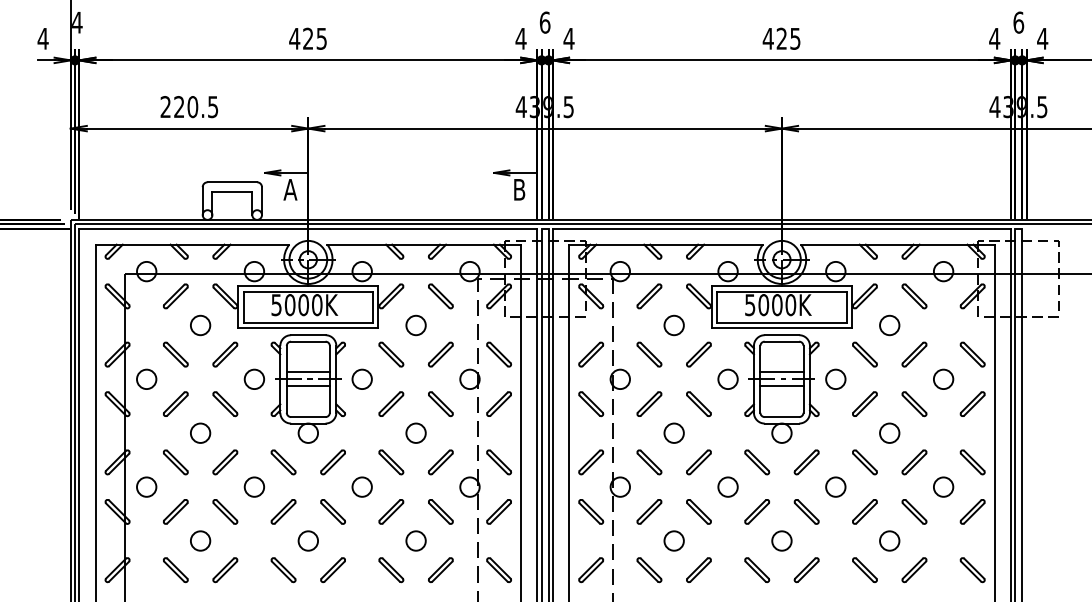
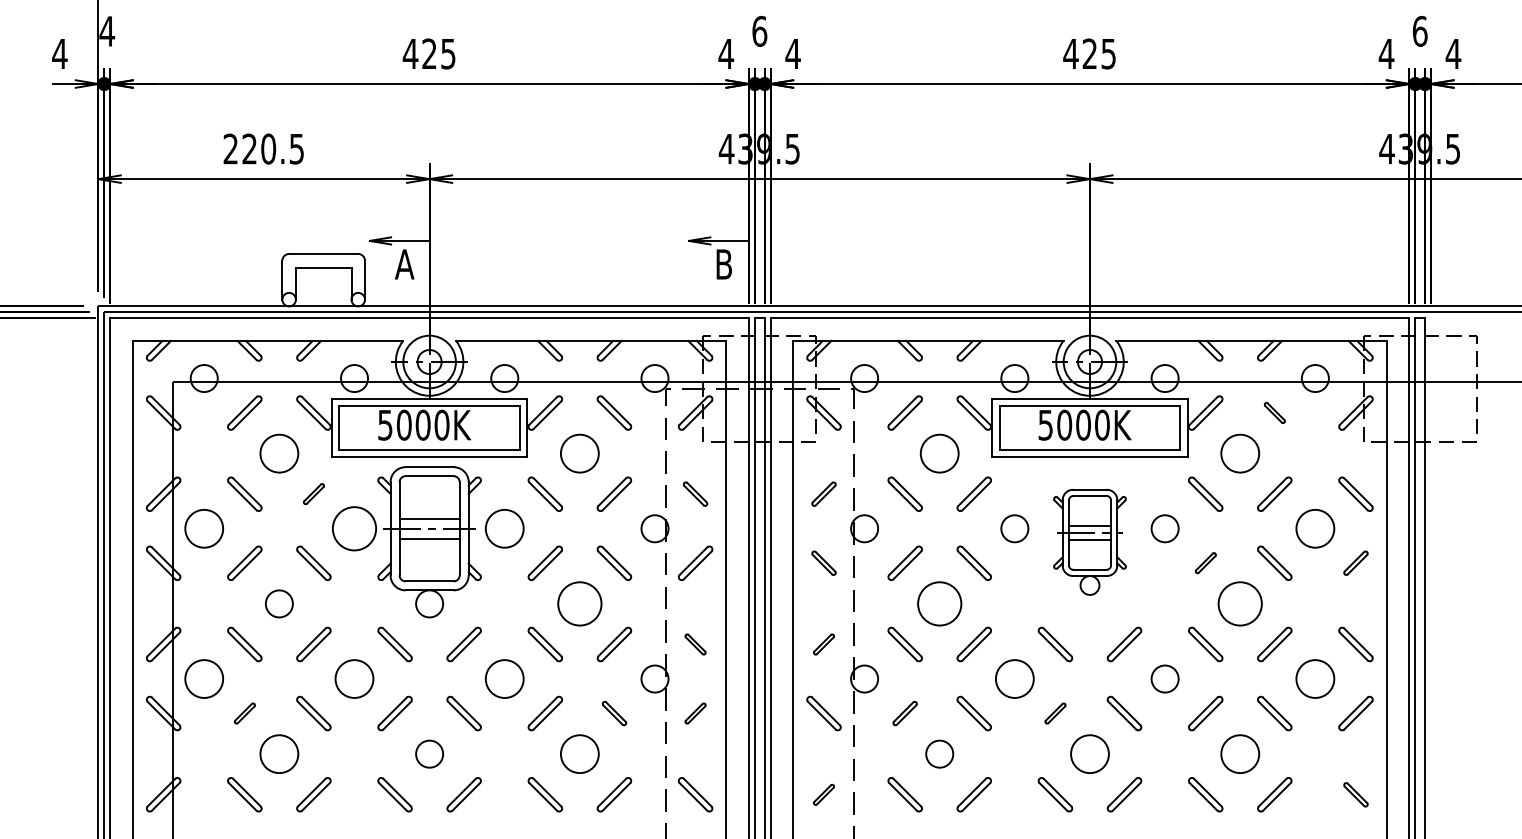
part: (914, 295) -> (1274, 412), size x0.6
circle: (199, 325) -> (278, 453), size x1.4
circle: (415, 325) -> (579, 453), size x1.4
circle: (674, 325) -> (939, 453), size x1.4
circle: (889, 325) -> (1239, 453), size x1.4
part: (225, 354) -> (313, 493), size x0.6
part: (499, 354) -> (695, 493), size x0.7
part: (590, 354) -> (823, 493), size x0.7
circle: (146, 379) -> (203, 528), size x1.4
circle: (254, 379) -> (354, 528), size x1.6
circle: (362, 379) -> (504, 528), size x1.4
circle: (942, 379) -> (1314, 528), size x1.4
part: (781, 389) -> (1089, 542), size x0.7
part: (590, 403) -> (823, 562), size x0.7
part: (864, 403) -> (1205, 562), size x0.6
part: (972, 403) -> (1355, 562), size x0.7
circle: (415, 432) -> (579, 603), size x1.6
circle: (674, 432) -> (939, 603), size x1.6
circle: (889, 432) -> (1239, 603), size x1.6
part: (499, 462) -> (695, 644), size x0.6
part: (590, 462) -> (823, 644), size x0.6
circle: (146, 486) -> (203, 678), size x1.4
circle: (254, 486) -> (354, 678), size x1.4
circle: (362, 486) -> (504, 678), size x1.4
circle: (727, 486) -> (1014, 678), size x1.4
circle: (942, 486) -> (1314, 678), size x1.4
part: (175, 511) -> (244, 713), size x0.6
part: (440, 511) -> (614, 713), size x0.7
part: (499, 511) -> (695, 713), size x0.6
part: (648, 511) -> (904, 713), size x0.7
part: (757, 511) -> (1055, 713), size x0.6
circle: (199, 540) -> (278, 753), size x1.4
circle: (415, 540) -> (579, 753), size x1.4
circle: (781, 540) -> (1089, 753), size x1.4
circle: (889, 540) -> (1239, 753), size x1.4
part: (590, 569) -> (823, 794), size x0.6
part: (972, 569) -> (1355, 794), size x0.7

